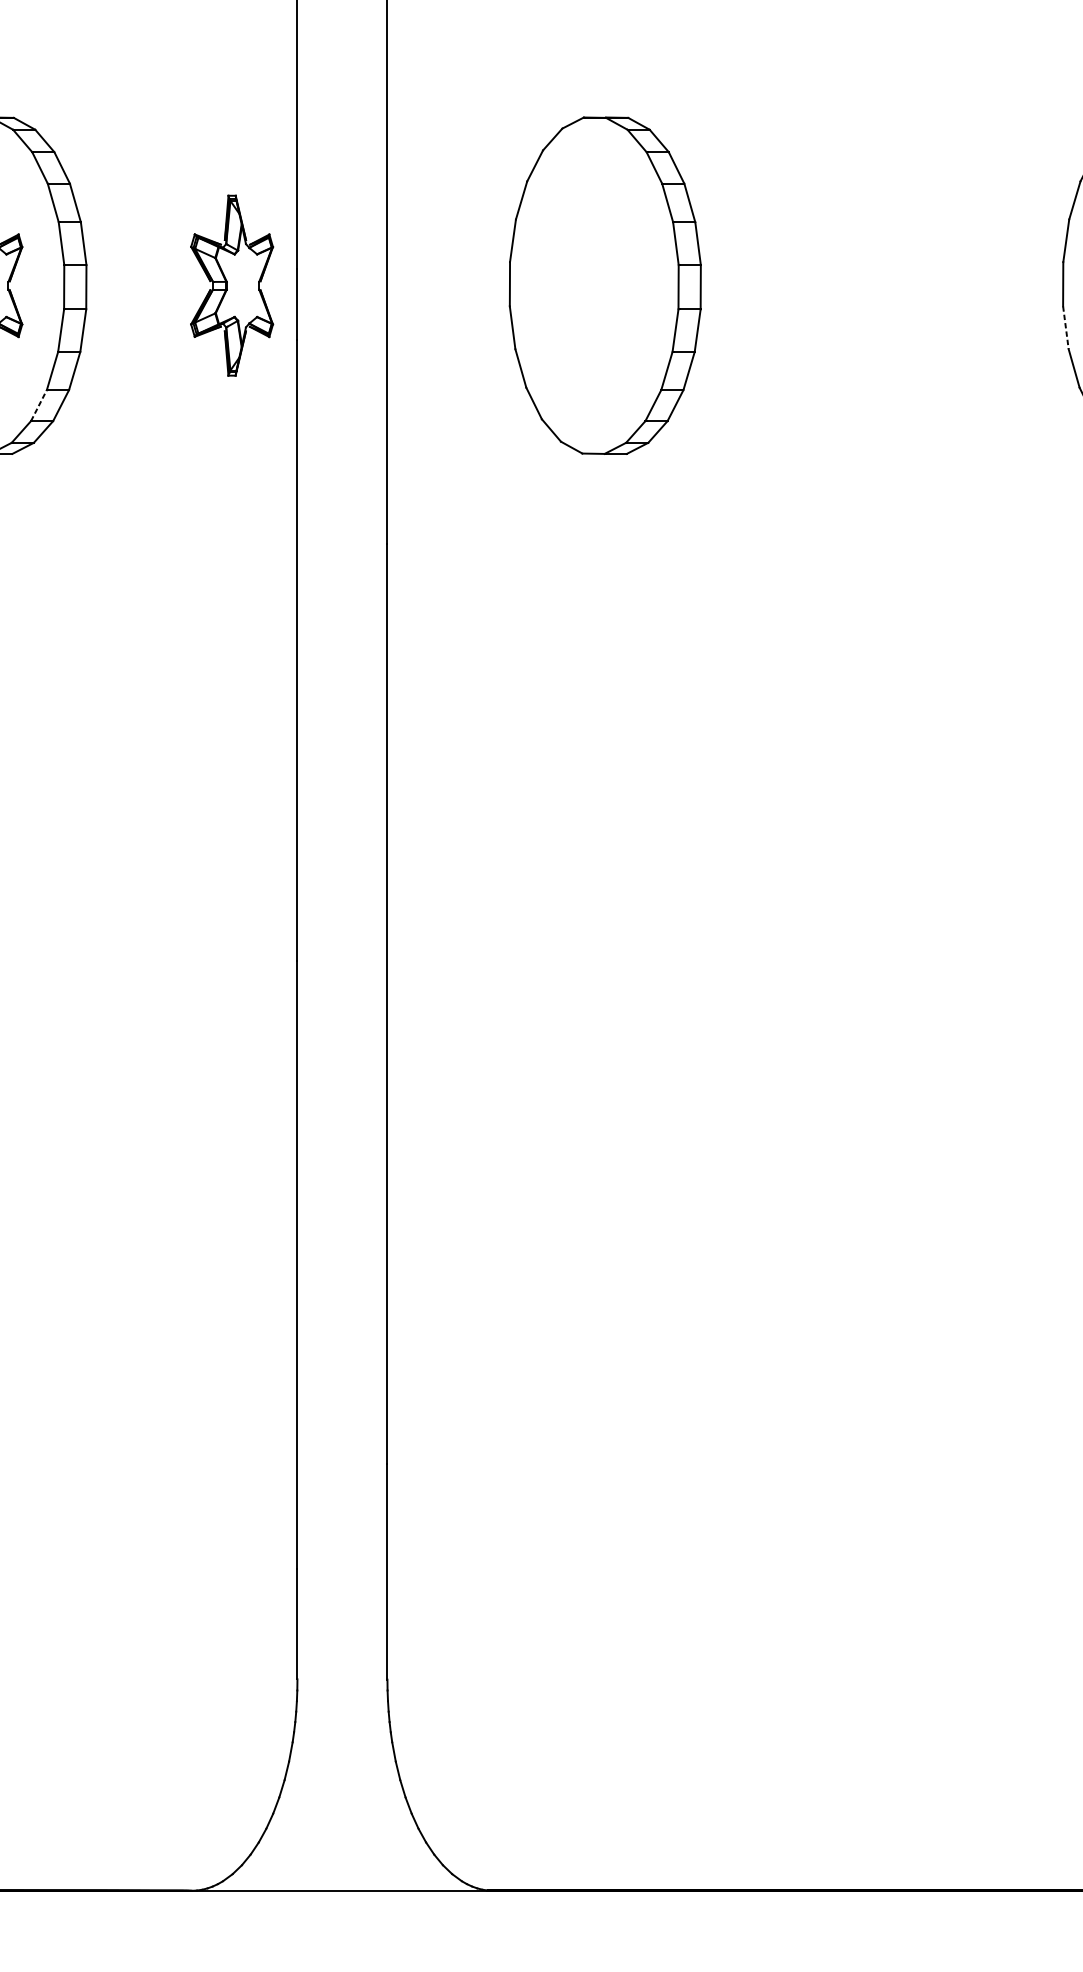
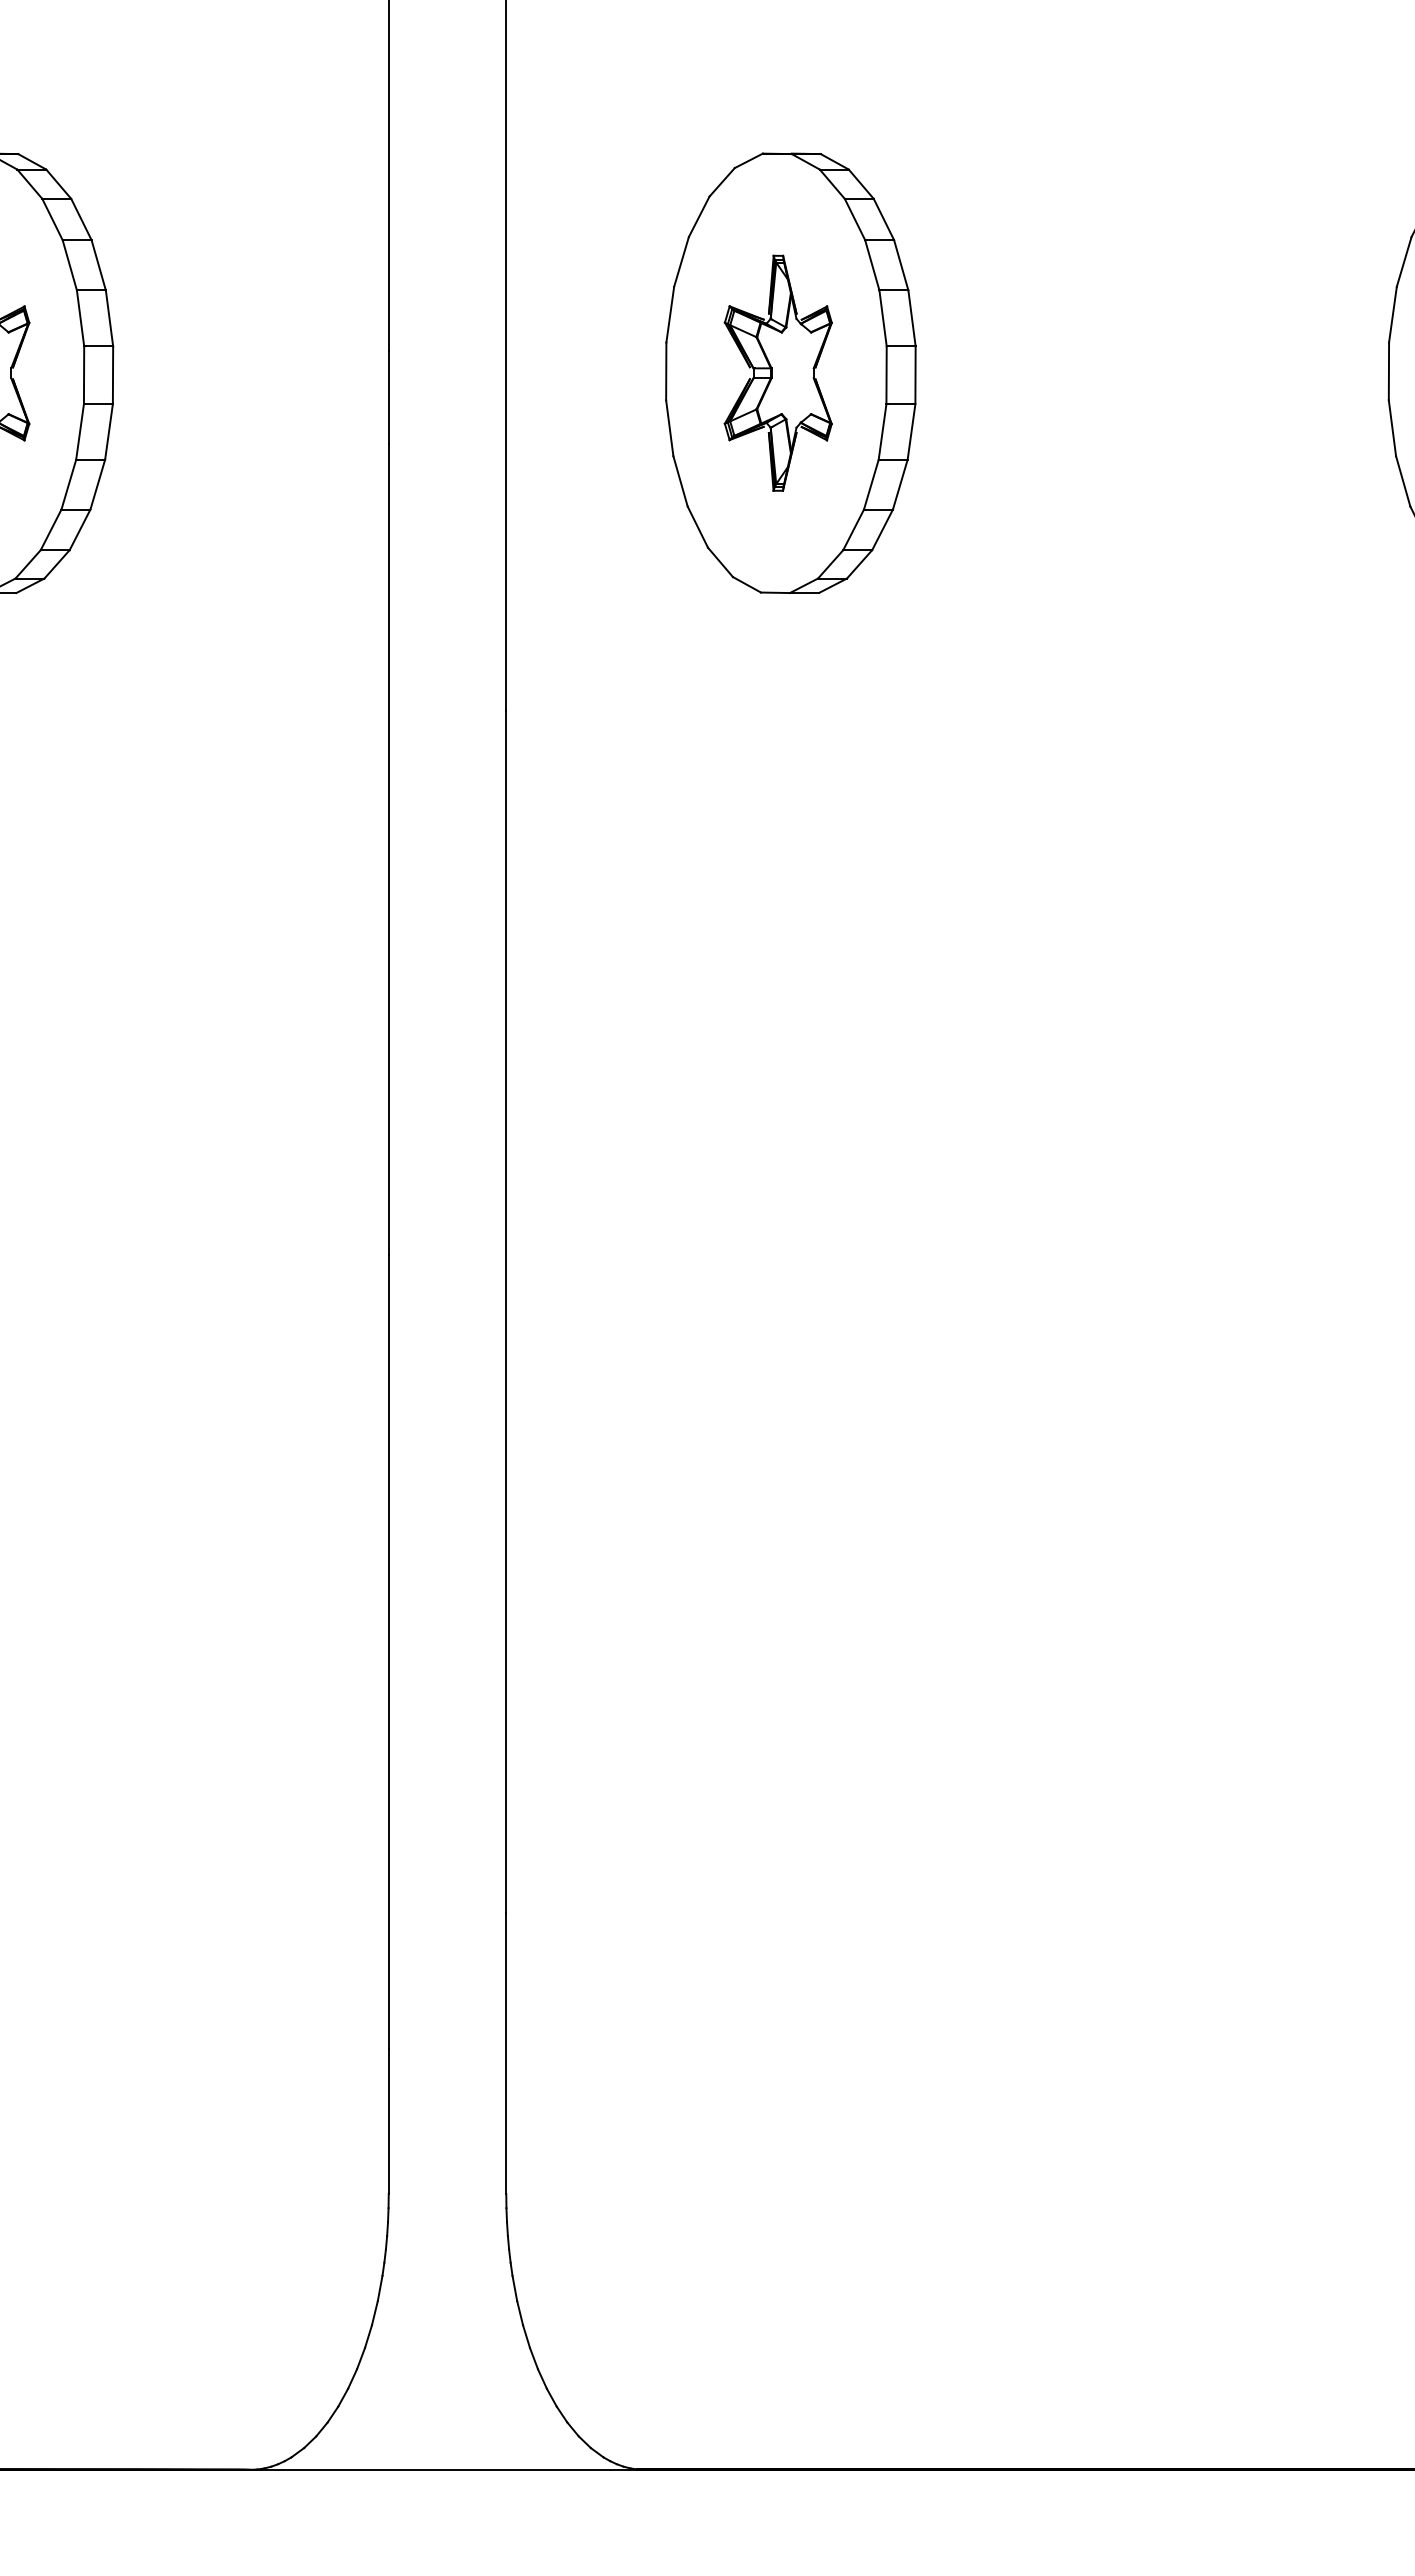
part: (231, 285) -> (777, 372), moved
line: (1065, 327) -> (1392, 428), dashed -> solid
line: (39, 405) -> (51, 529), dashed -> solid

